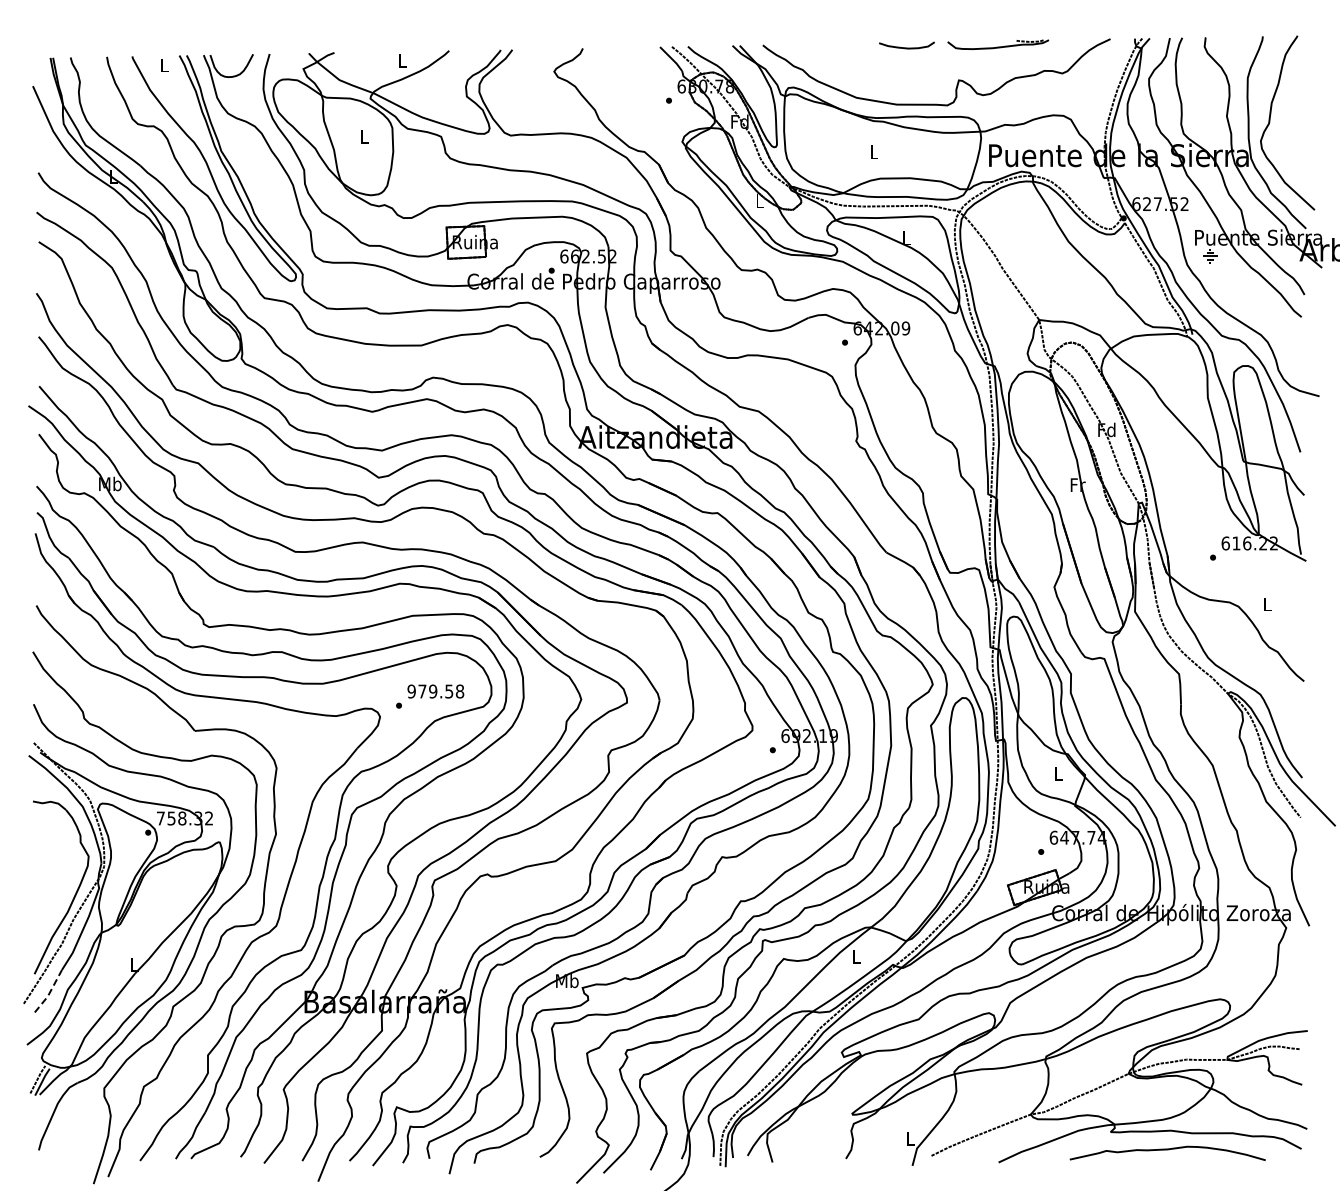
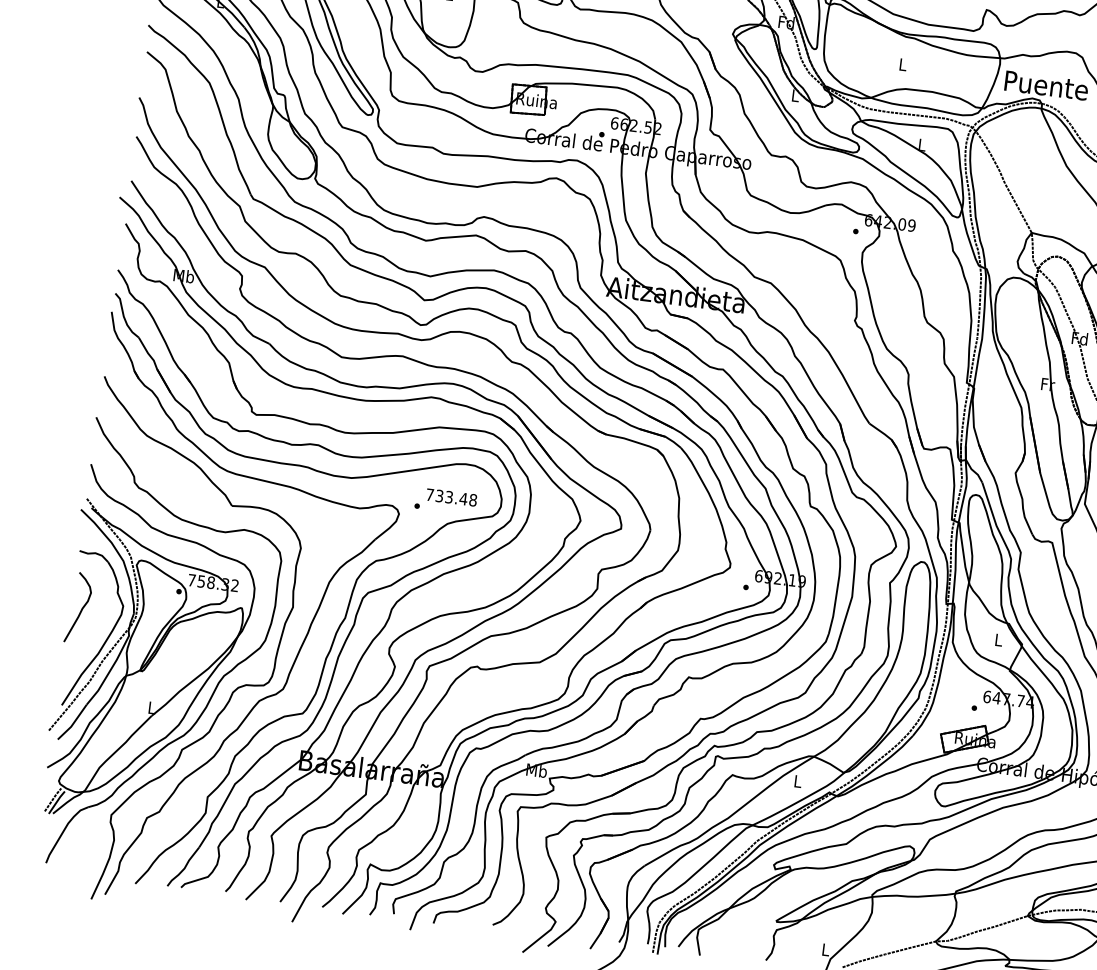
text: (430, 691) -> (446, 496), 979.58 -> 733.48
curve: (42, 865) -> (81, 609), added
line: (50, 992) -> (74, 723), dashed -> solid

